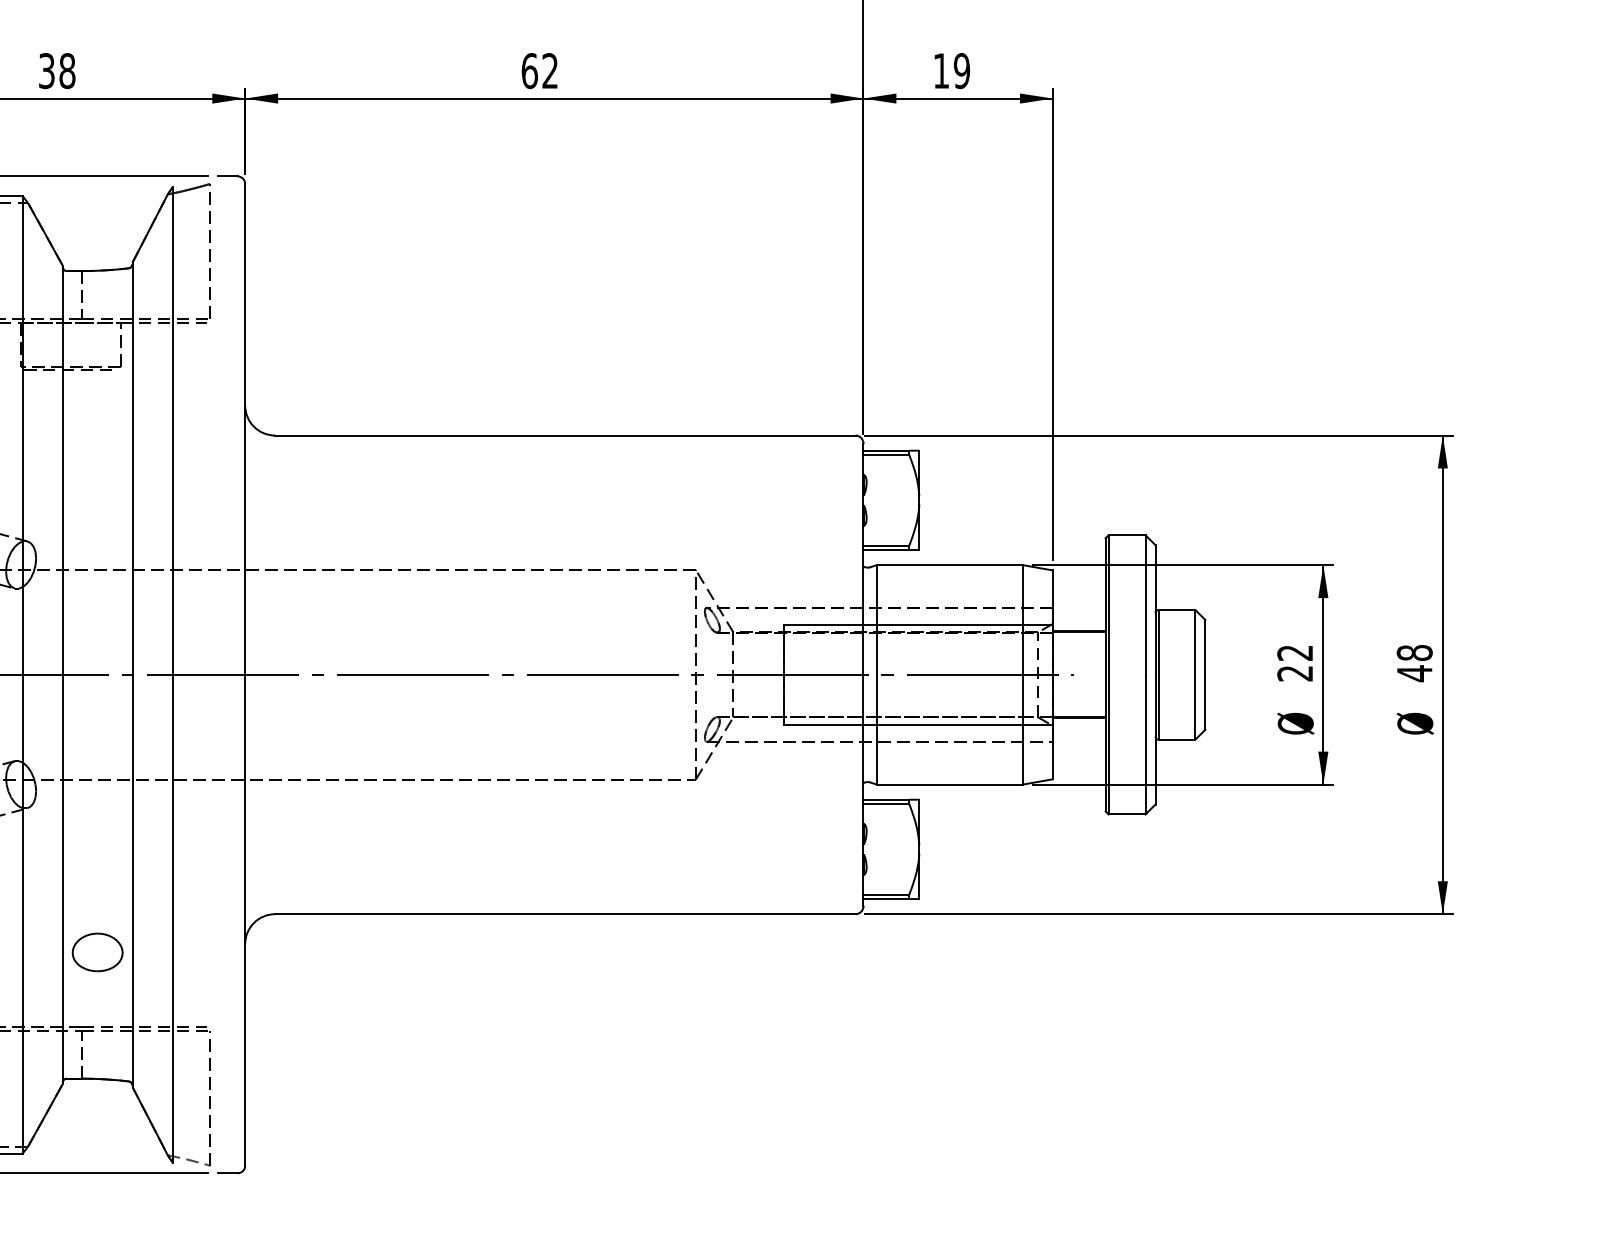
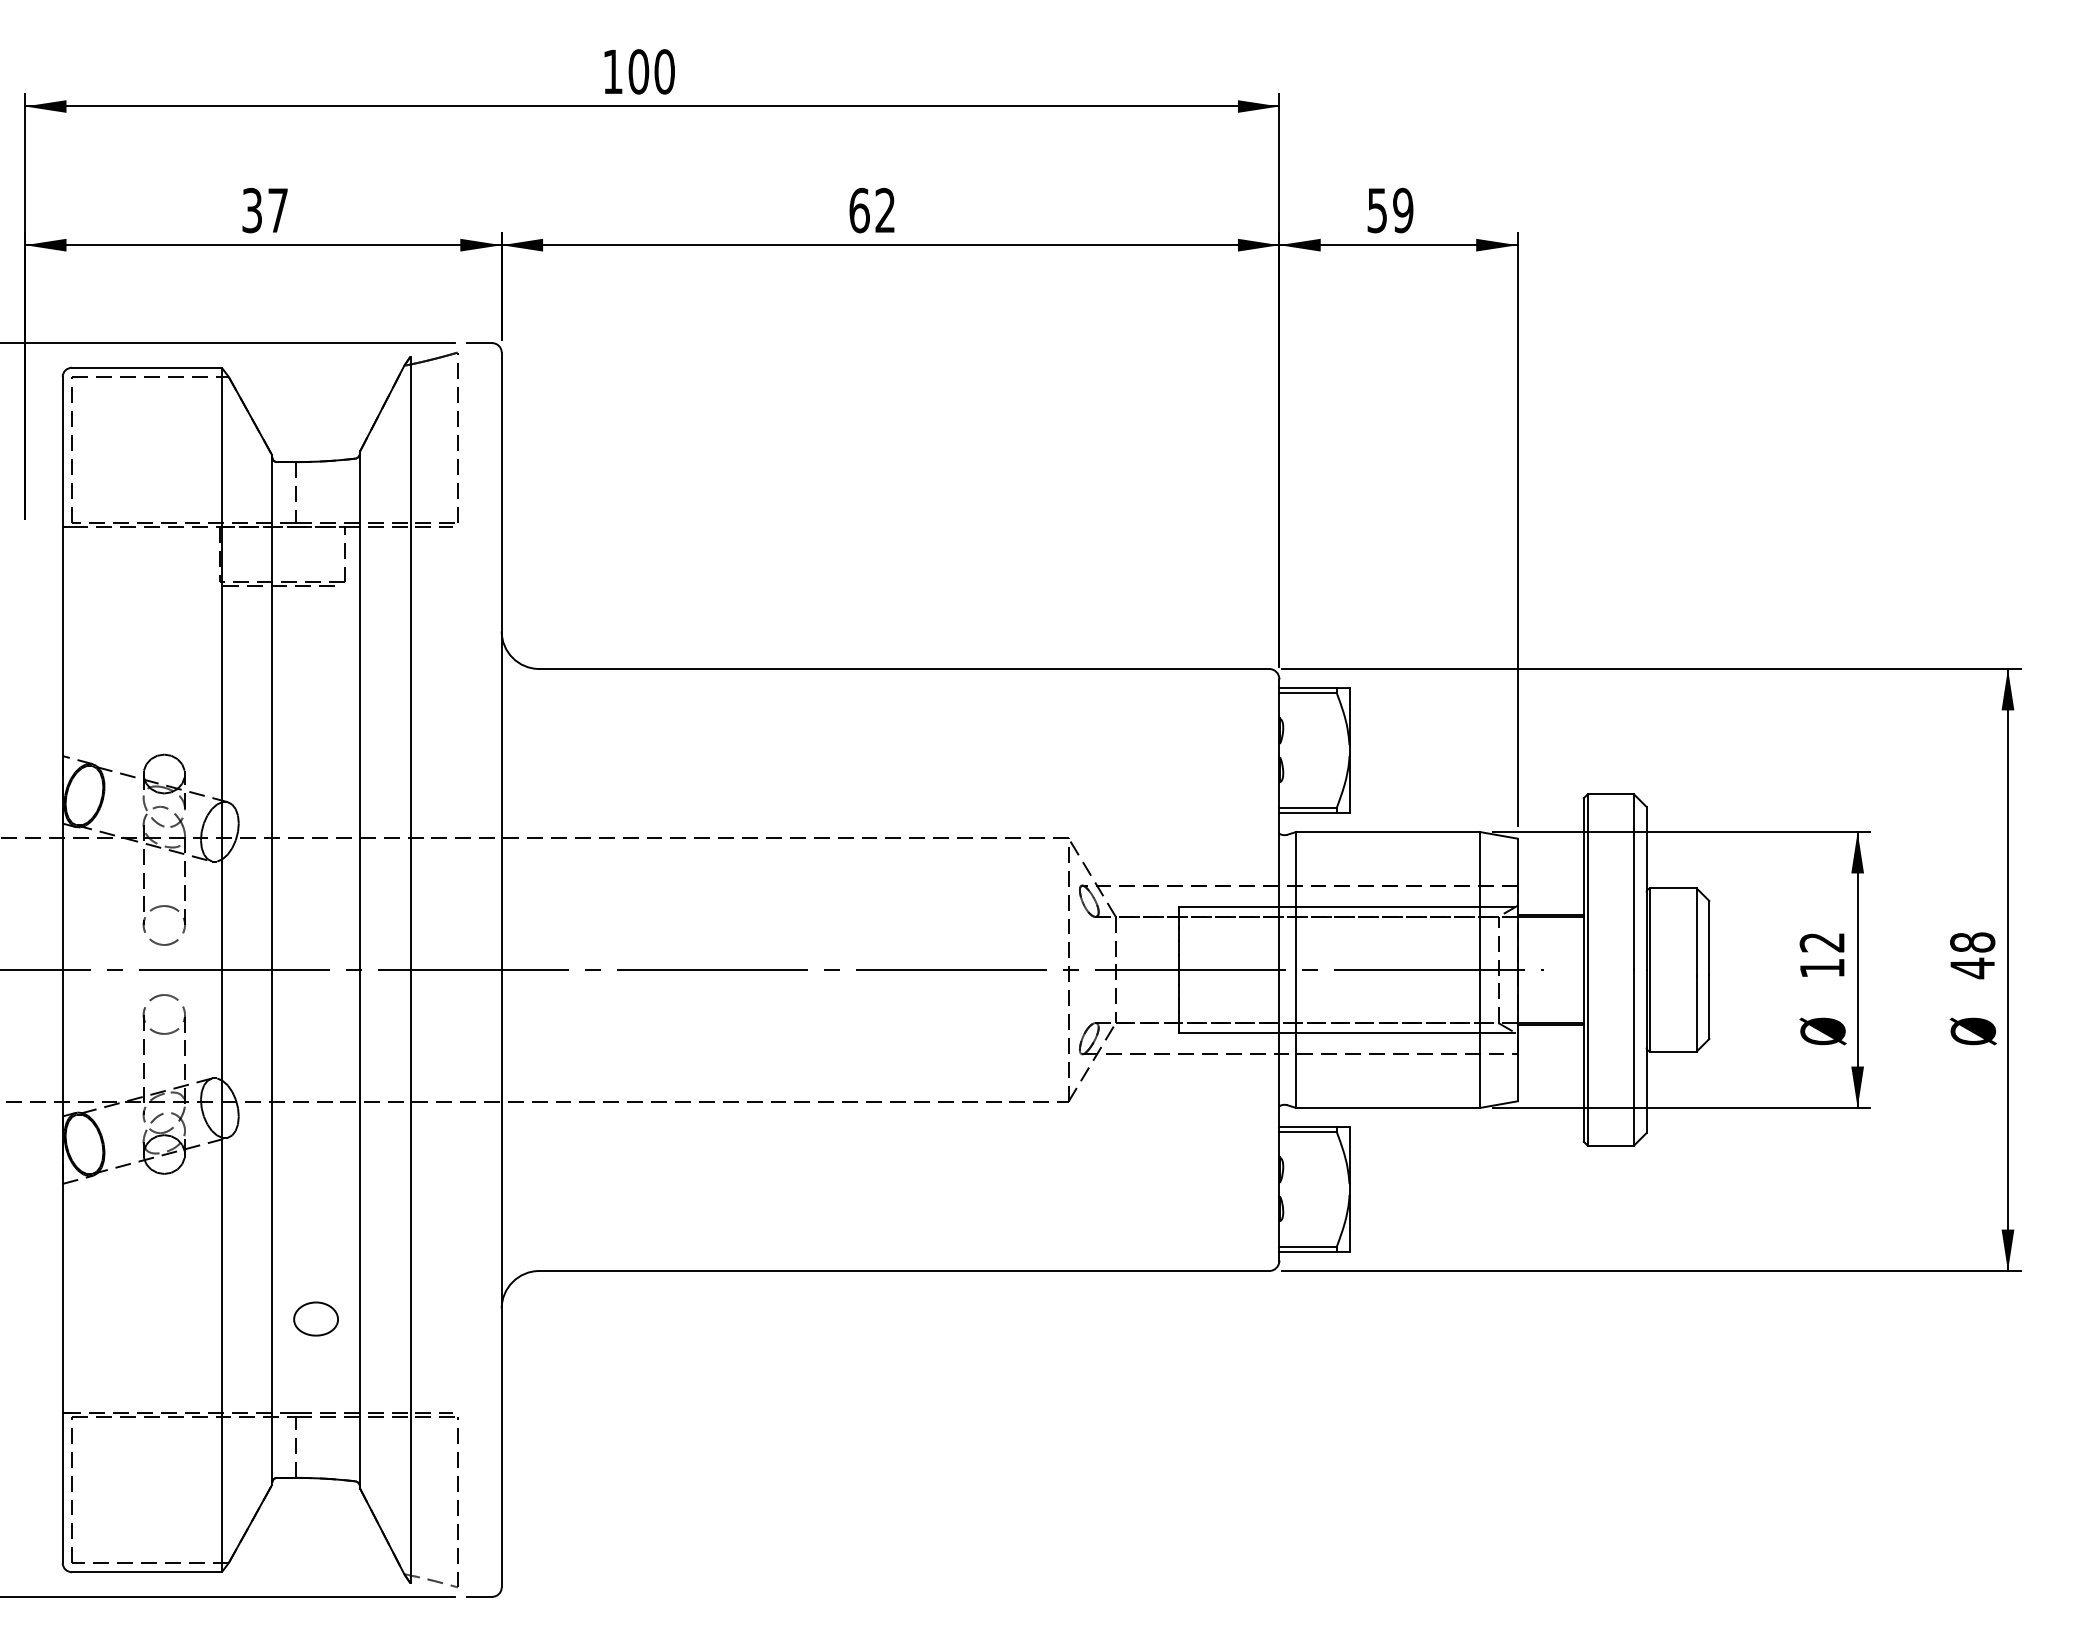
text: (67, 70) -> (278, 210), 38 -> 37
text: (940, 70) -> (1376, 210), 19 -> 59
text: (1294, 673) -> (1821, 968), 22 -> 12
part: (97, 951) -> (315, 1318), size x0.7

